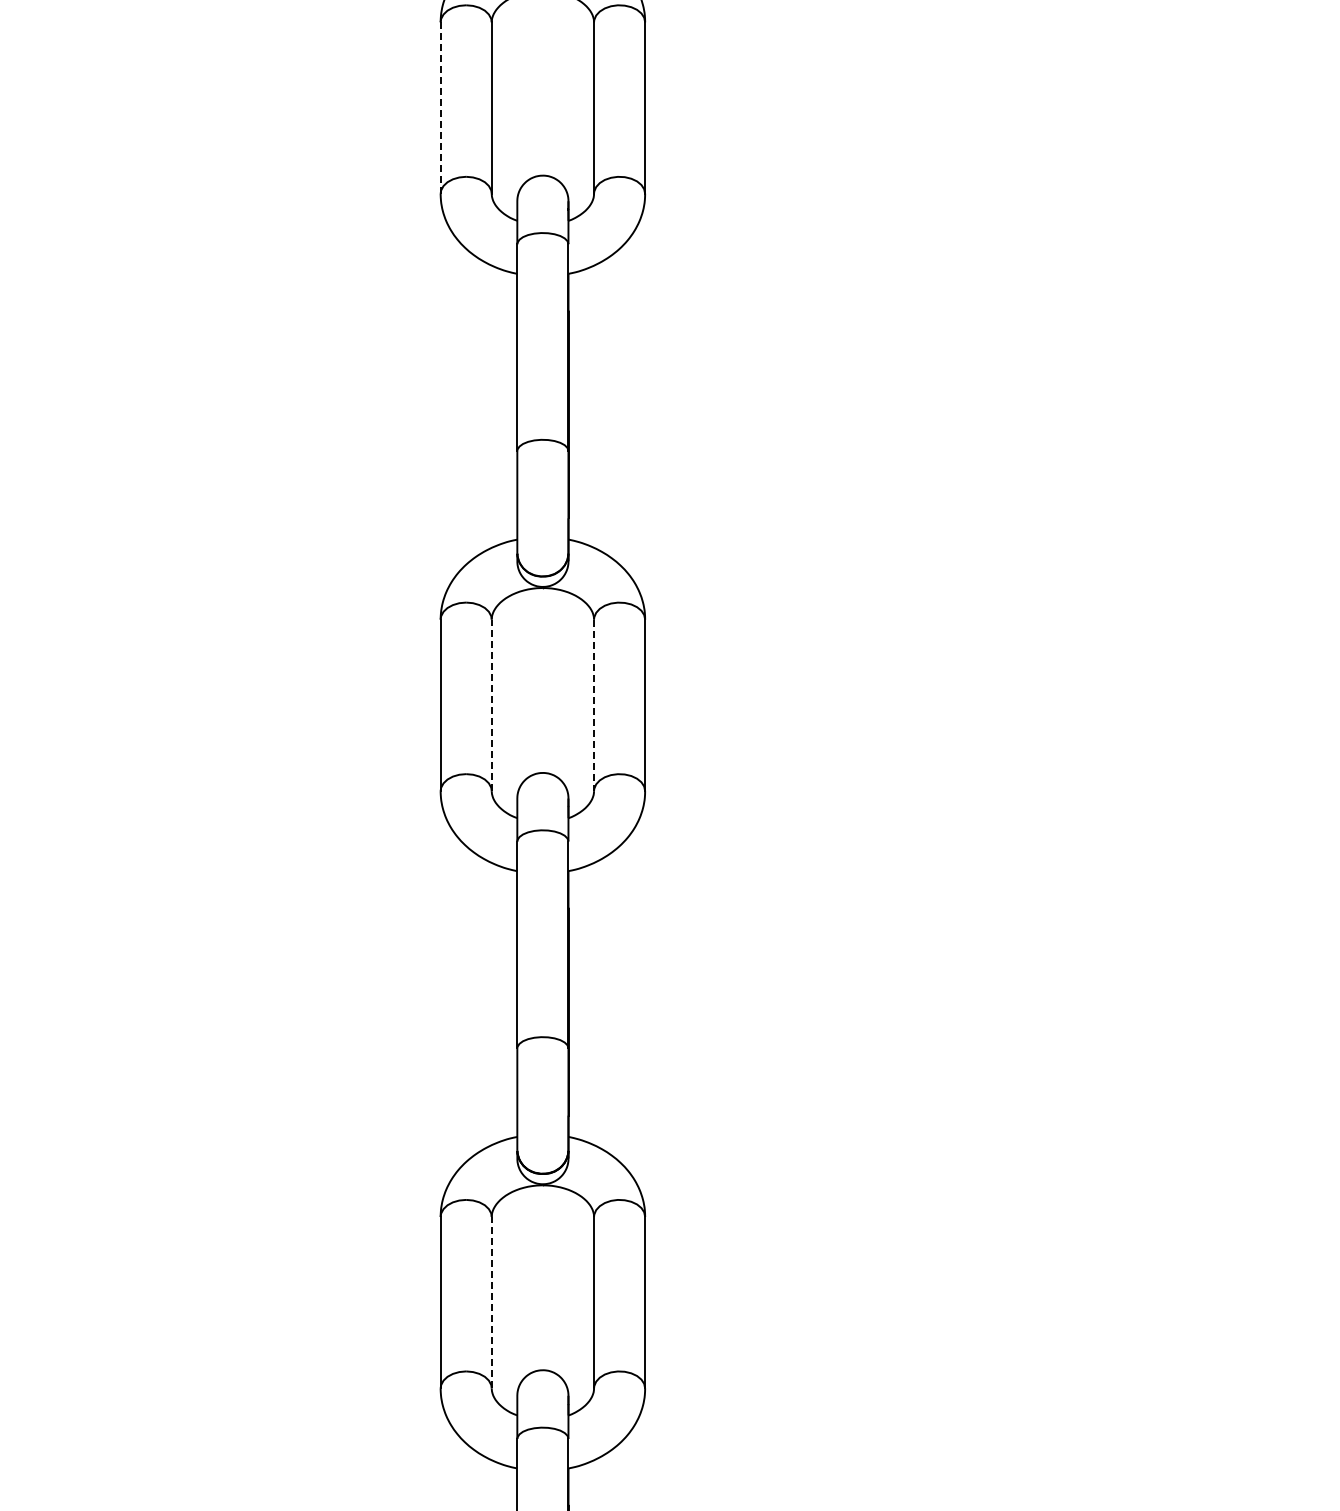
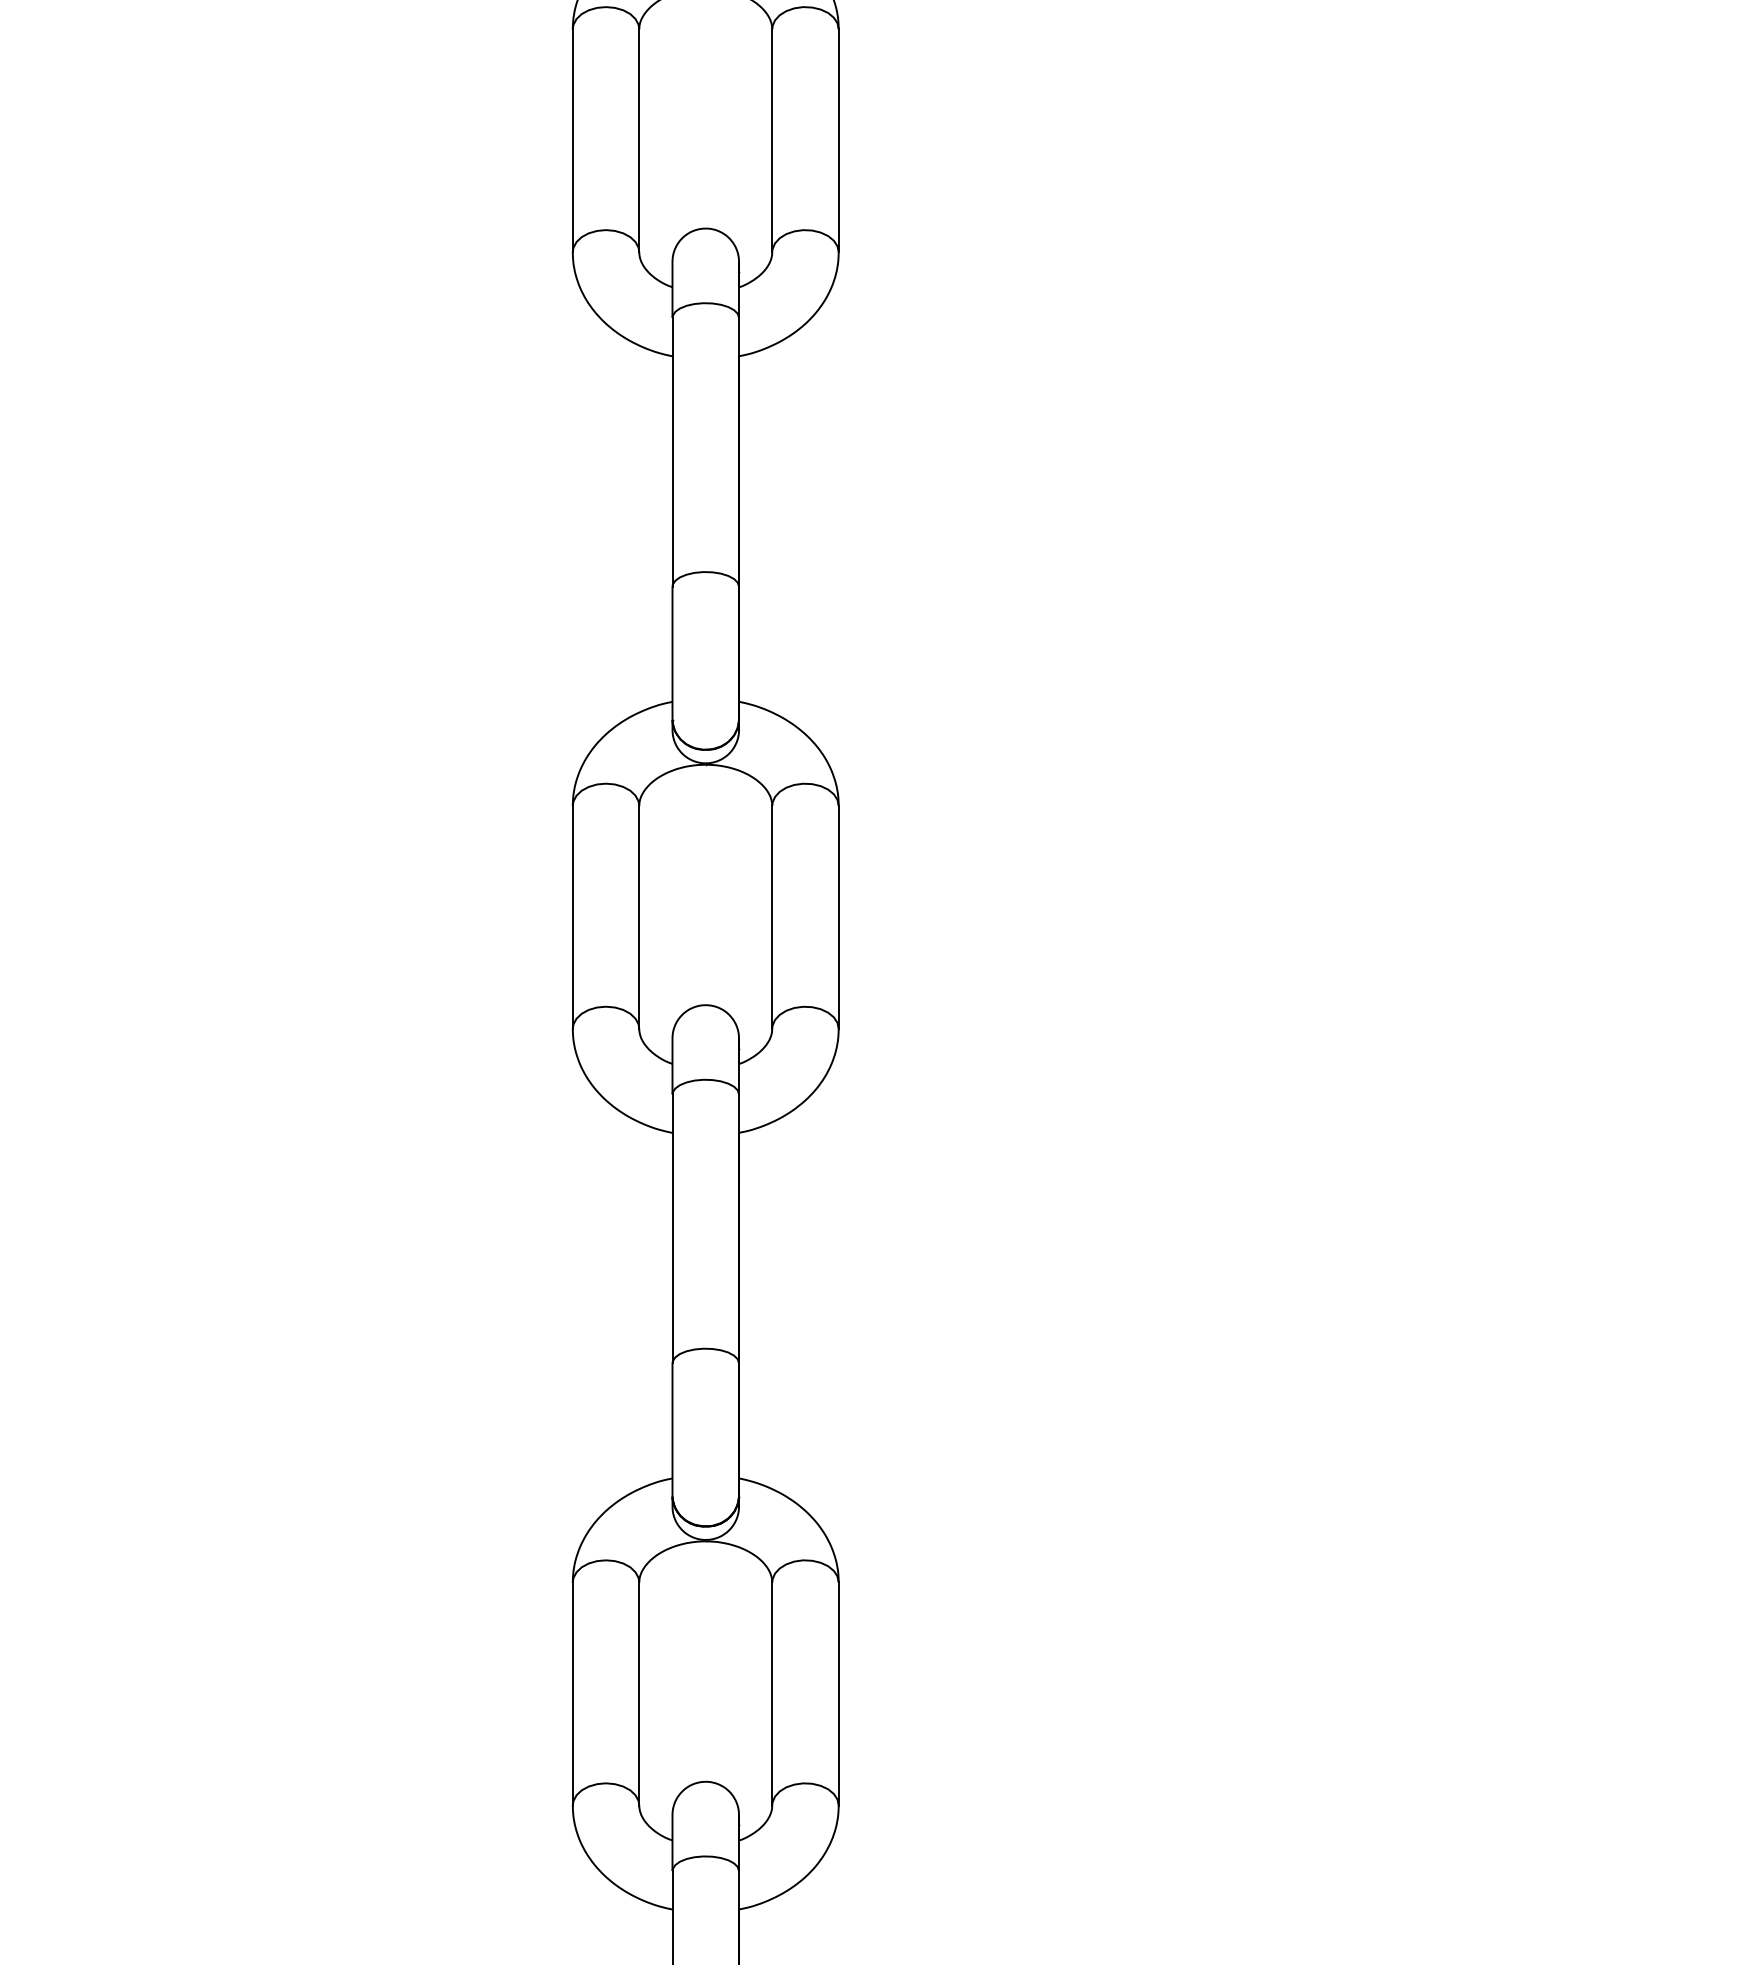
line: (440, 108) -> (572, 141), dashed -> solid
line: (491, 705) -> (638, 917), dashed -> solid
line: (594, 705) -> (772, 917), dashed -> solid
line: (491, 1302) -> (638, 1693), dashed -> solid

